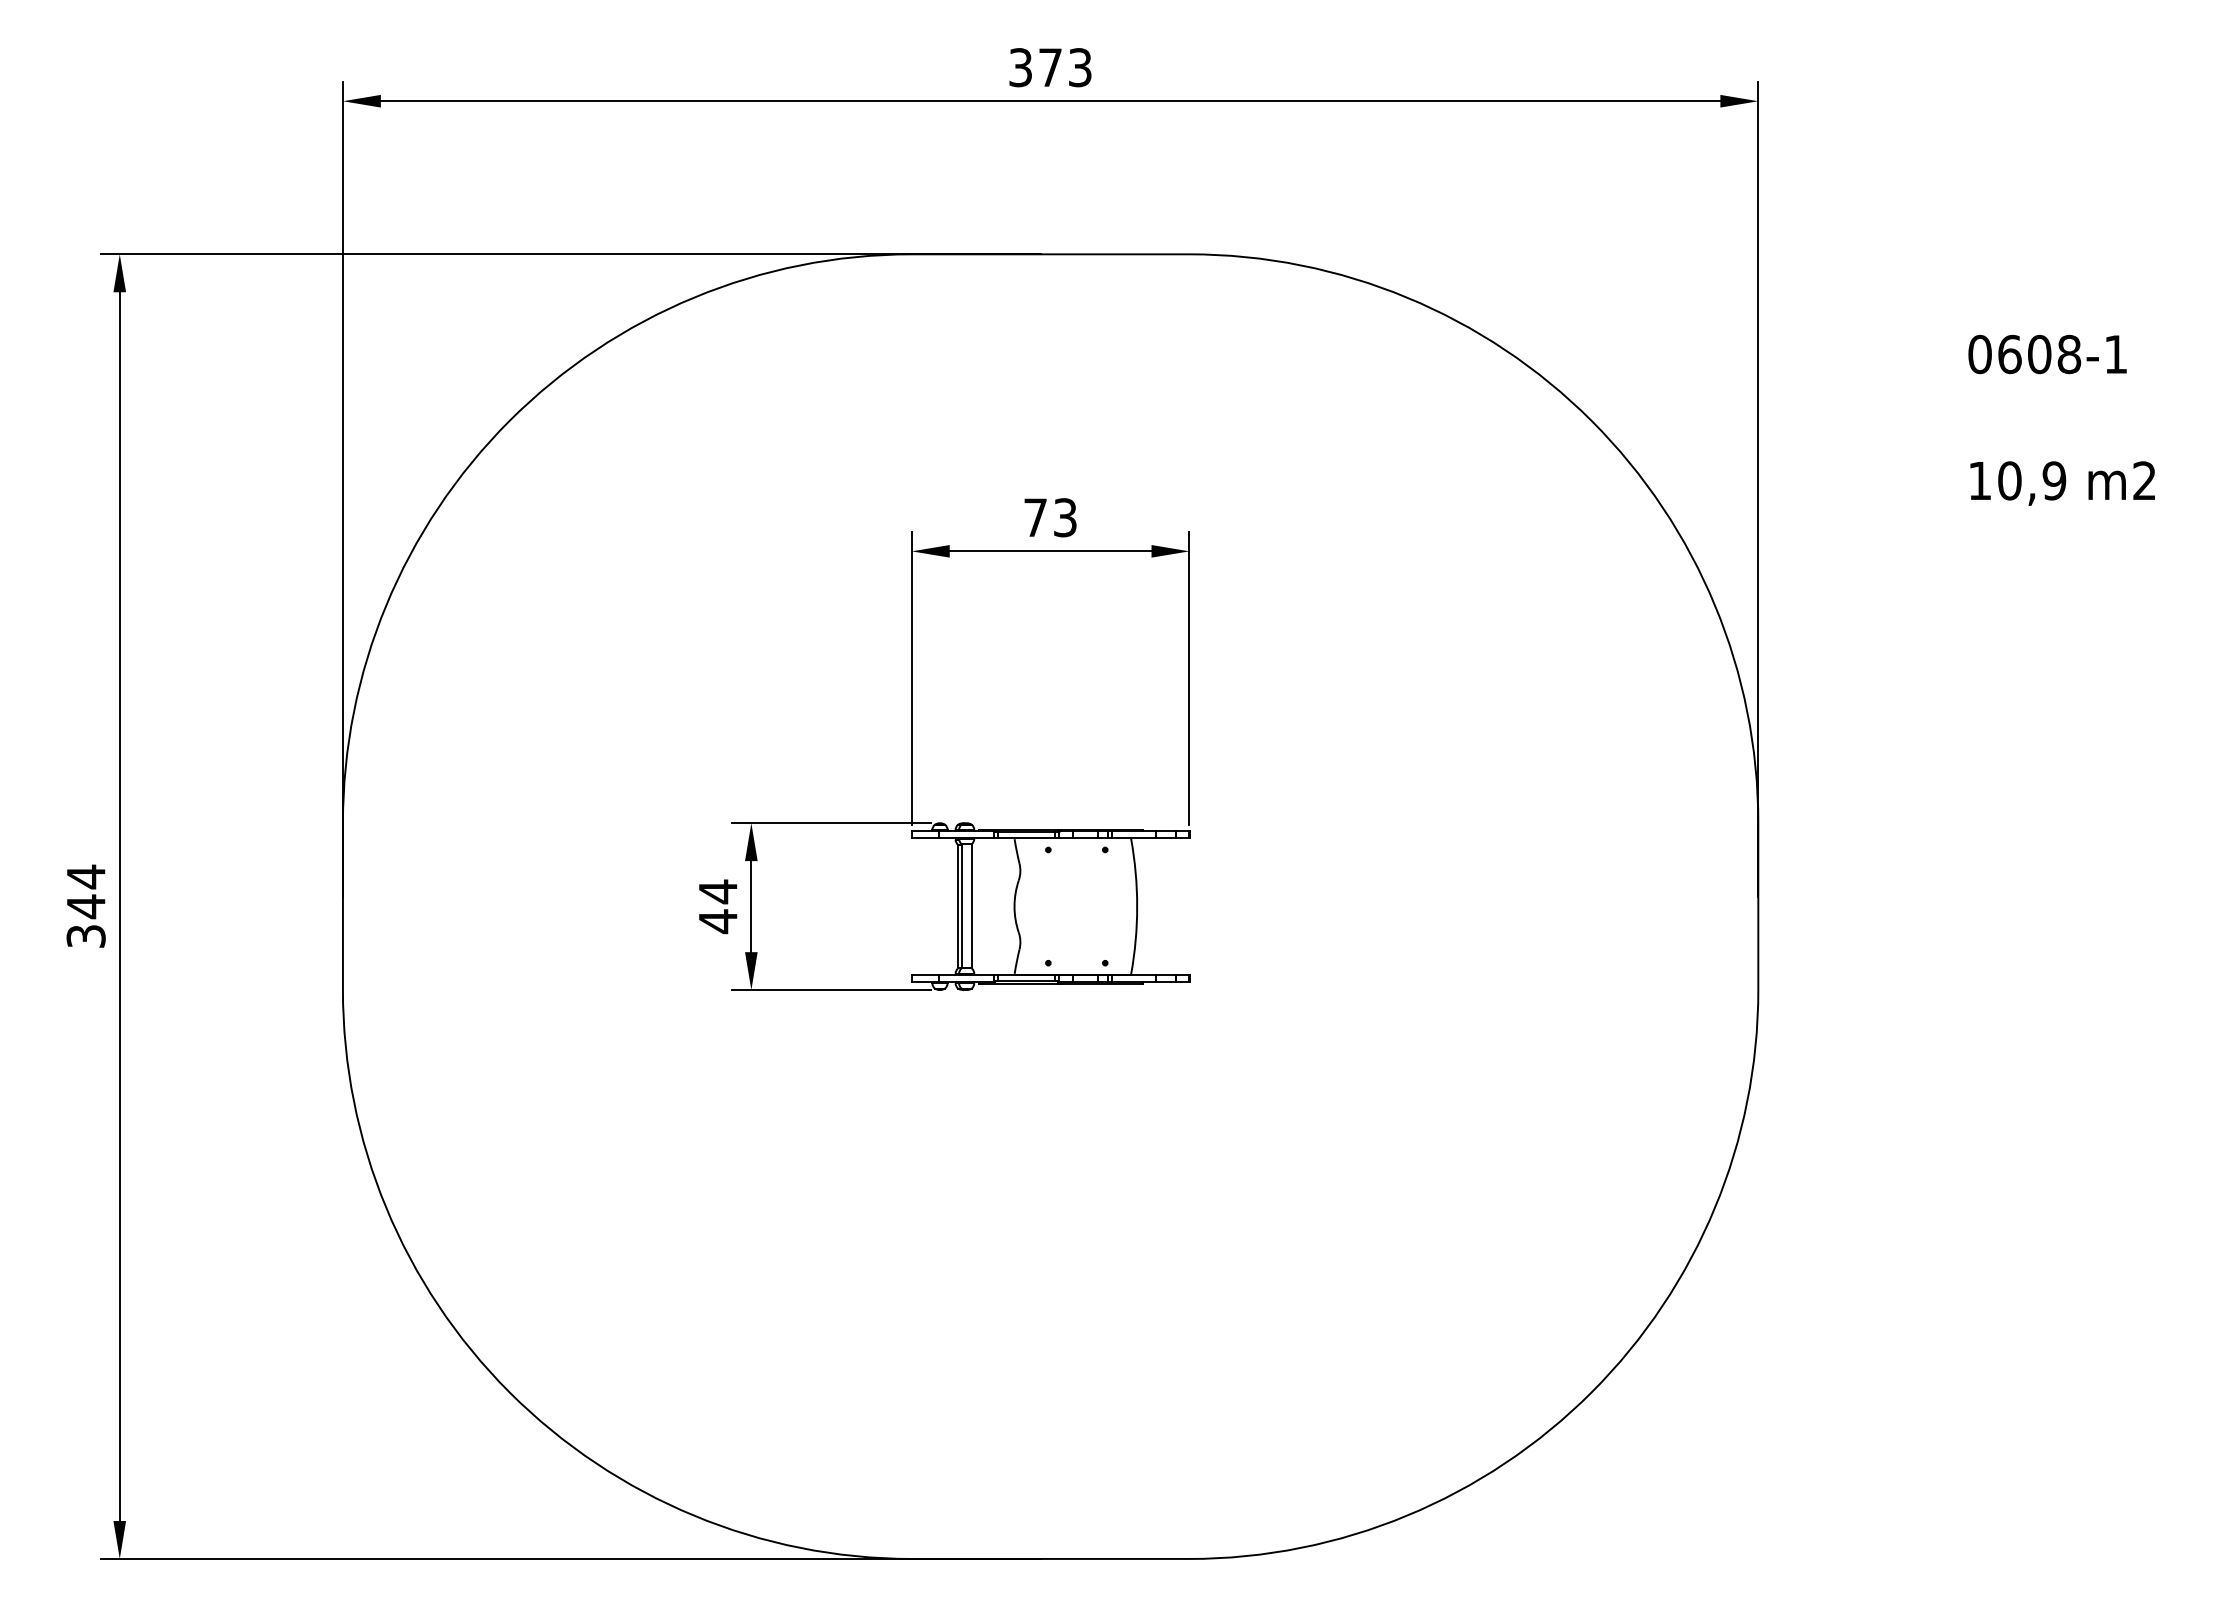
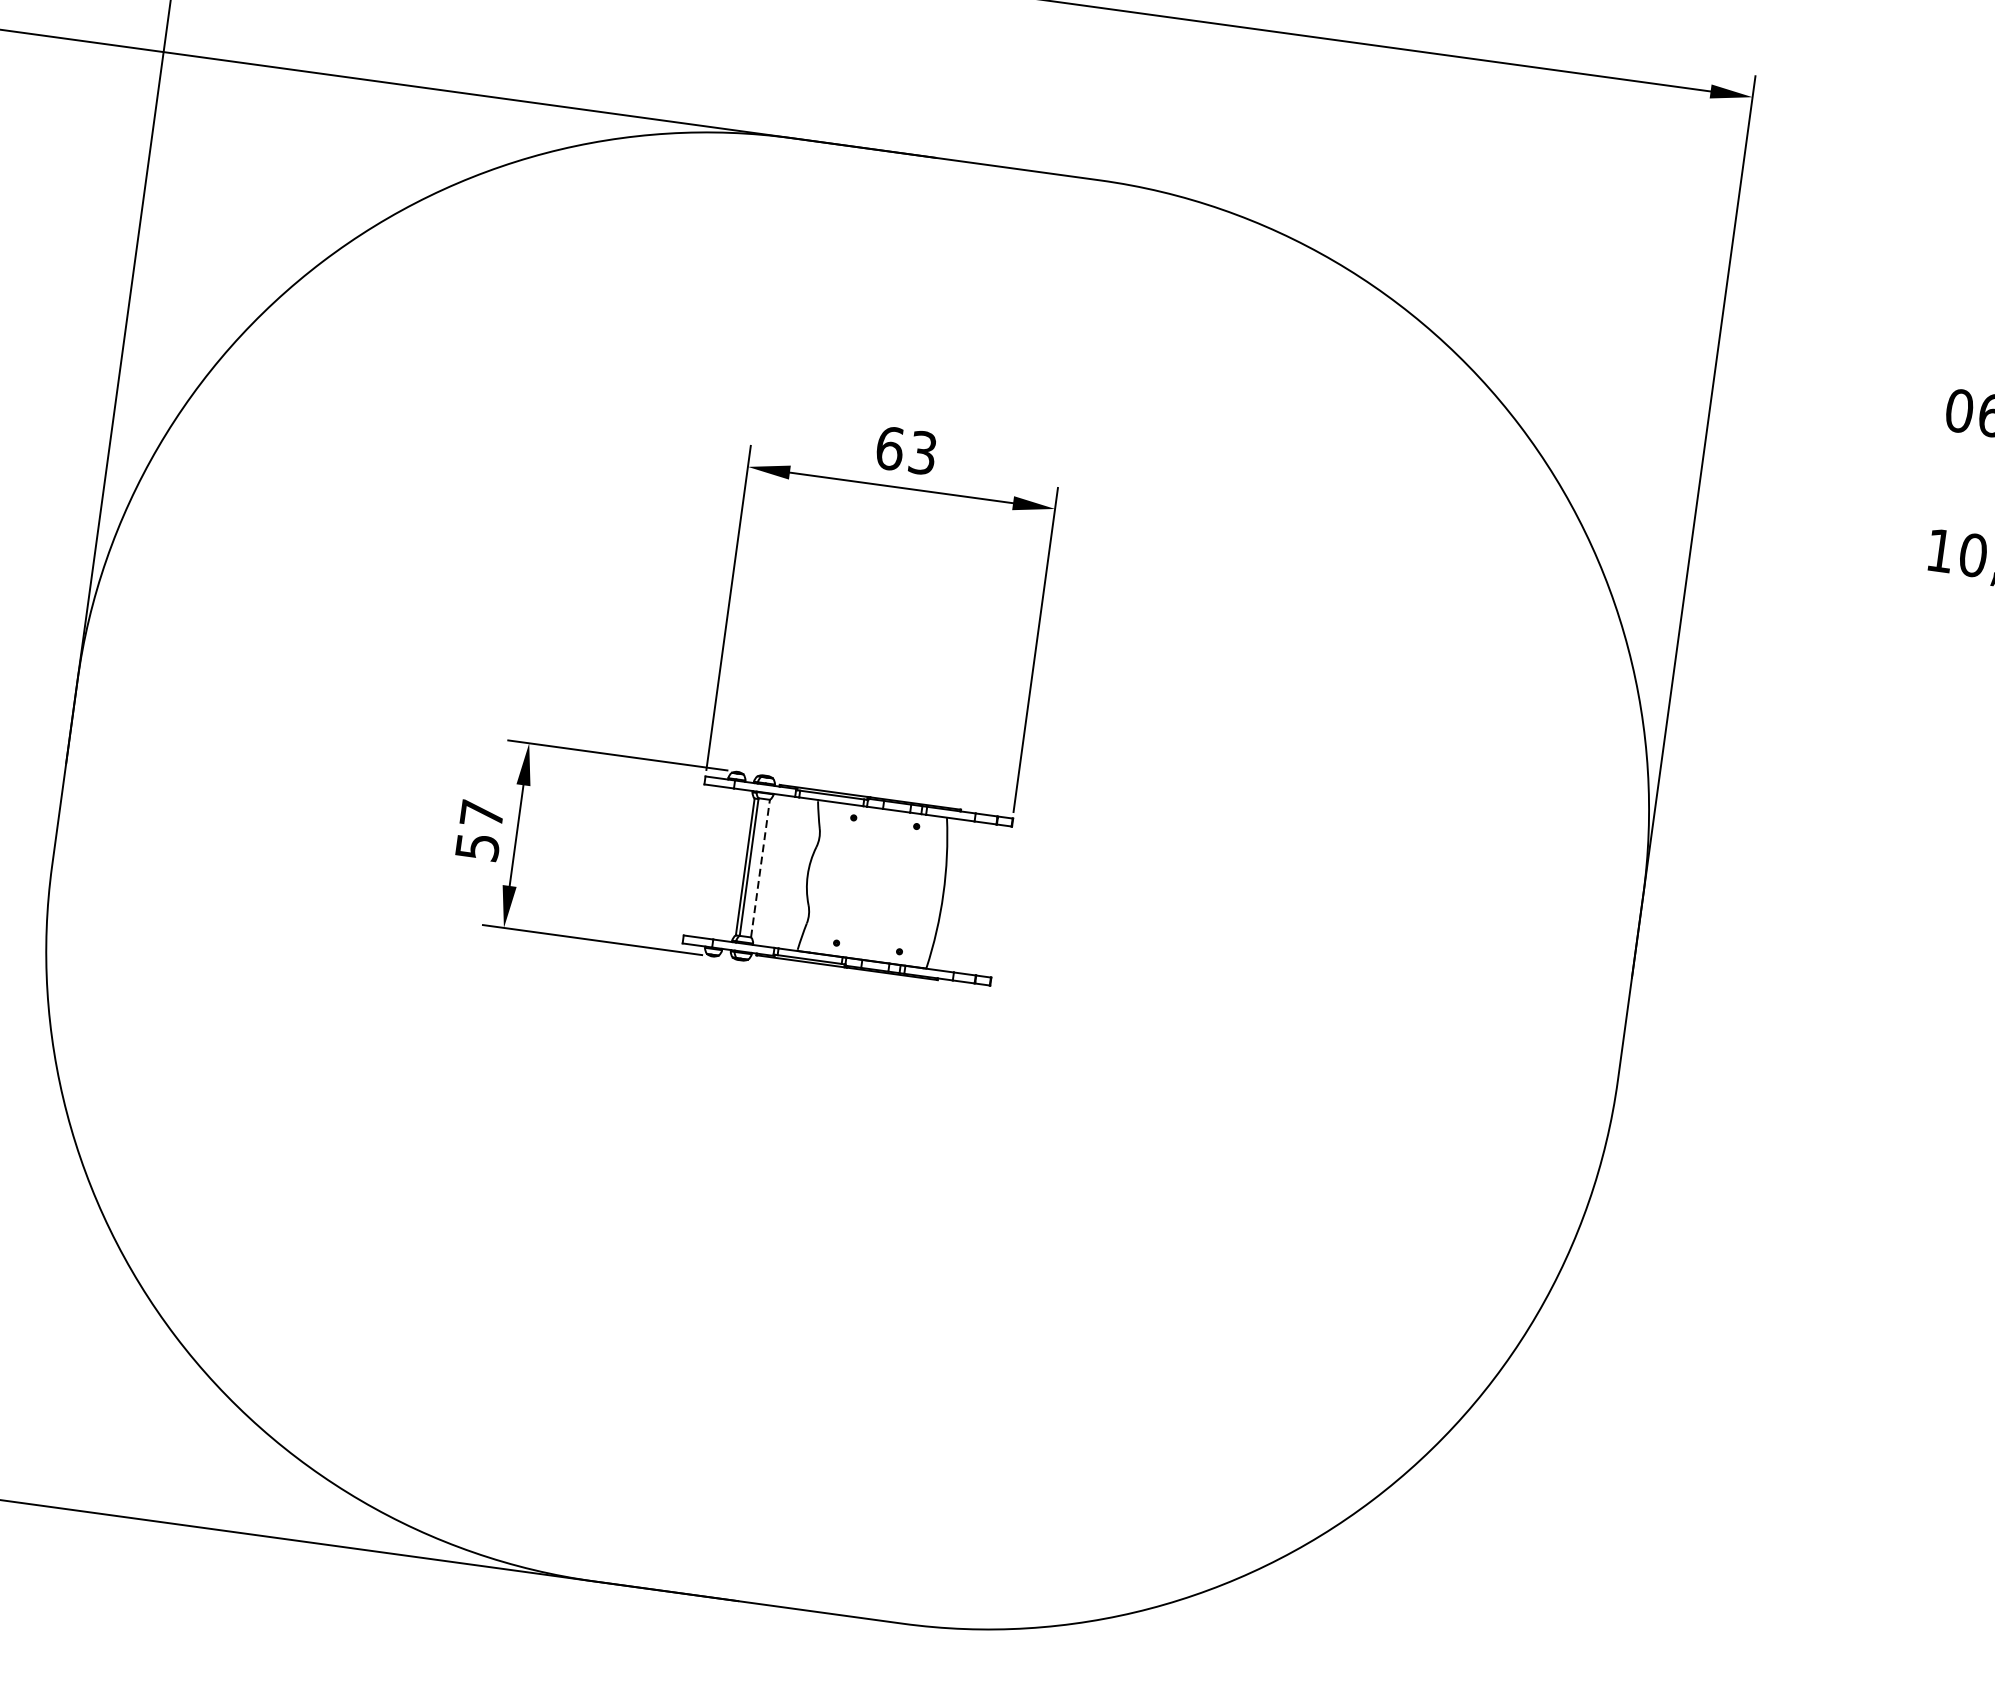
text: (1035, 517) -> (889, 448), 73 -> 63
line: (971, 905) -> (760, 867), solid -> dashed
text: (718, 906) -> (480, 830), 44 -> 57

